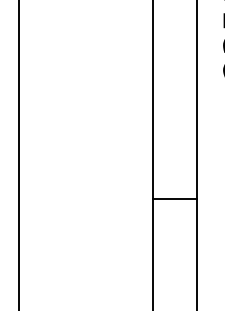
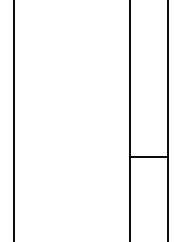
line: (174, 199) -> (148, 156), moved

